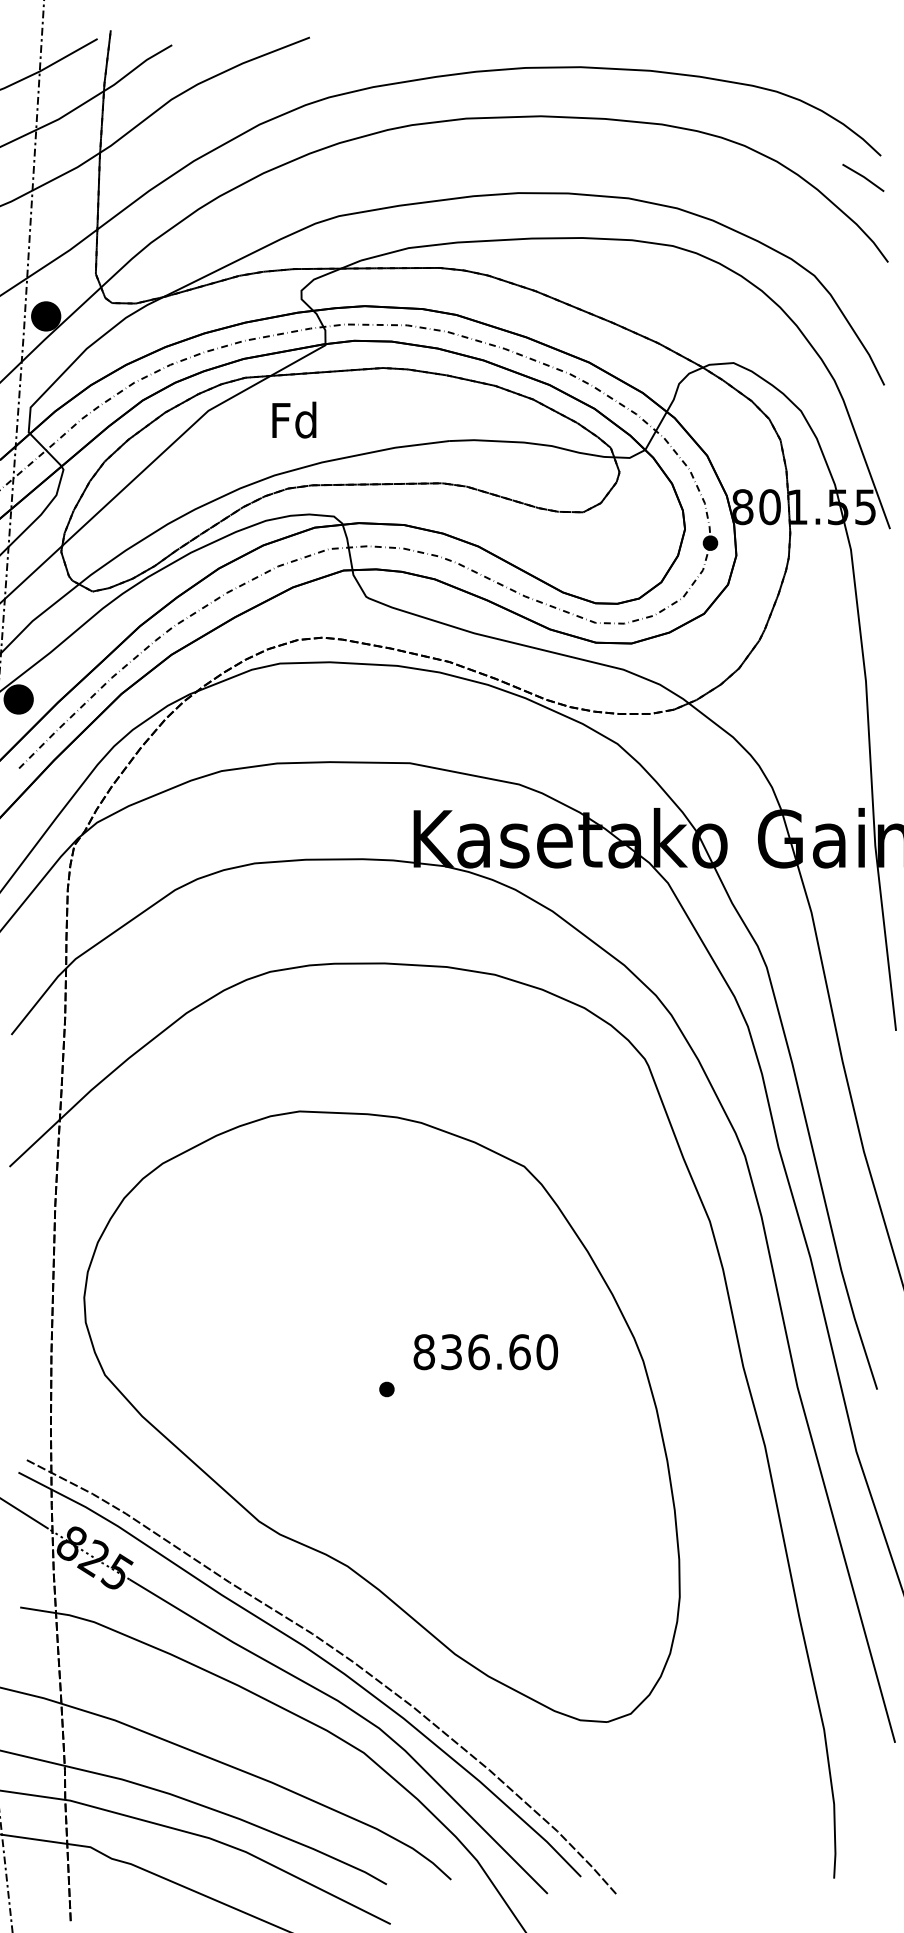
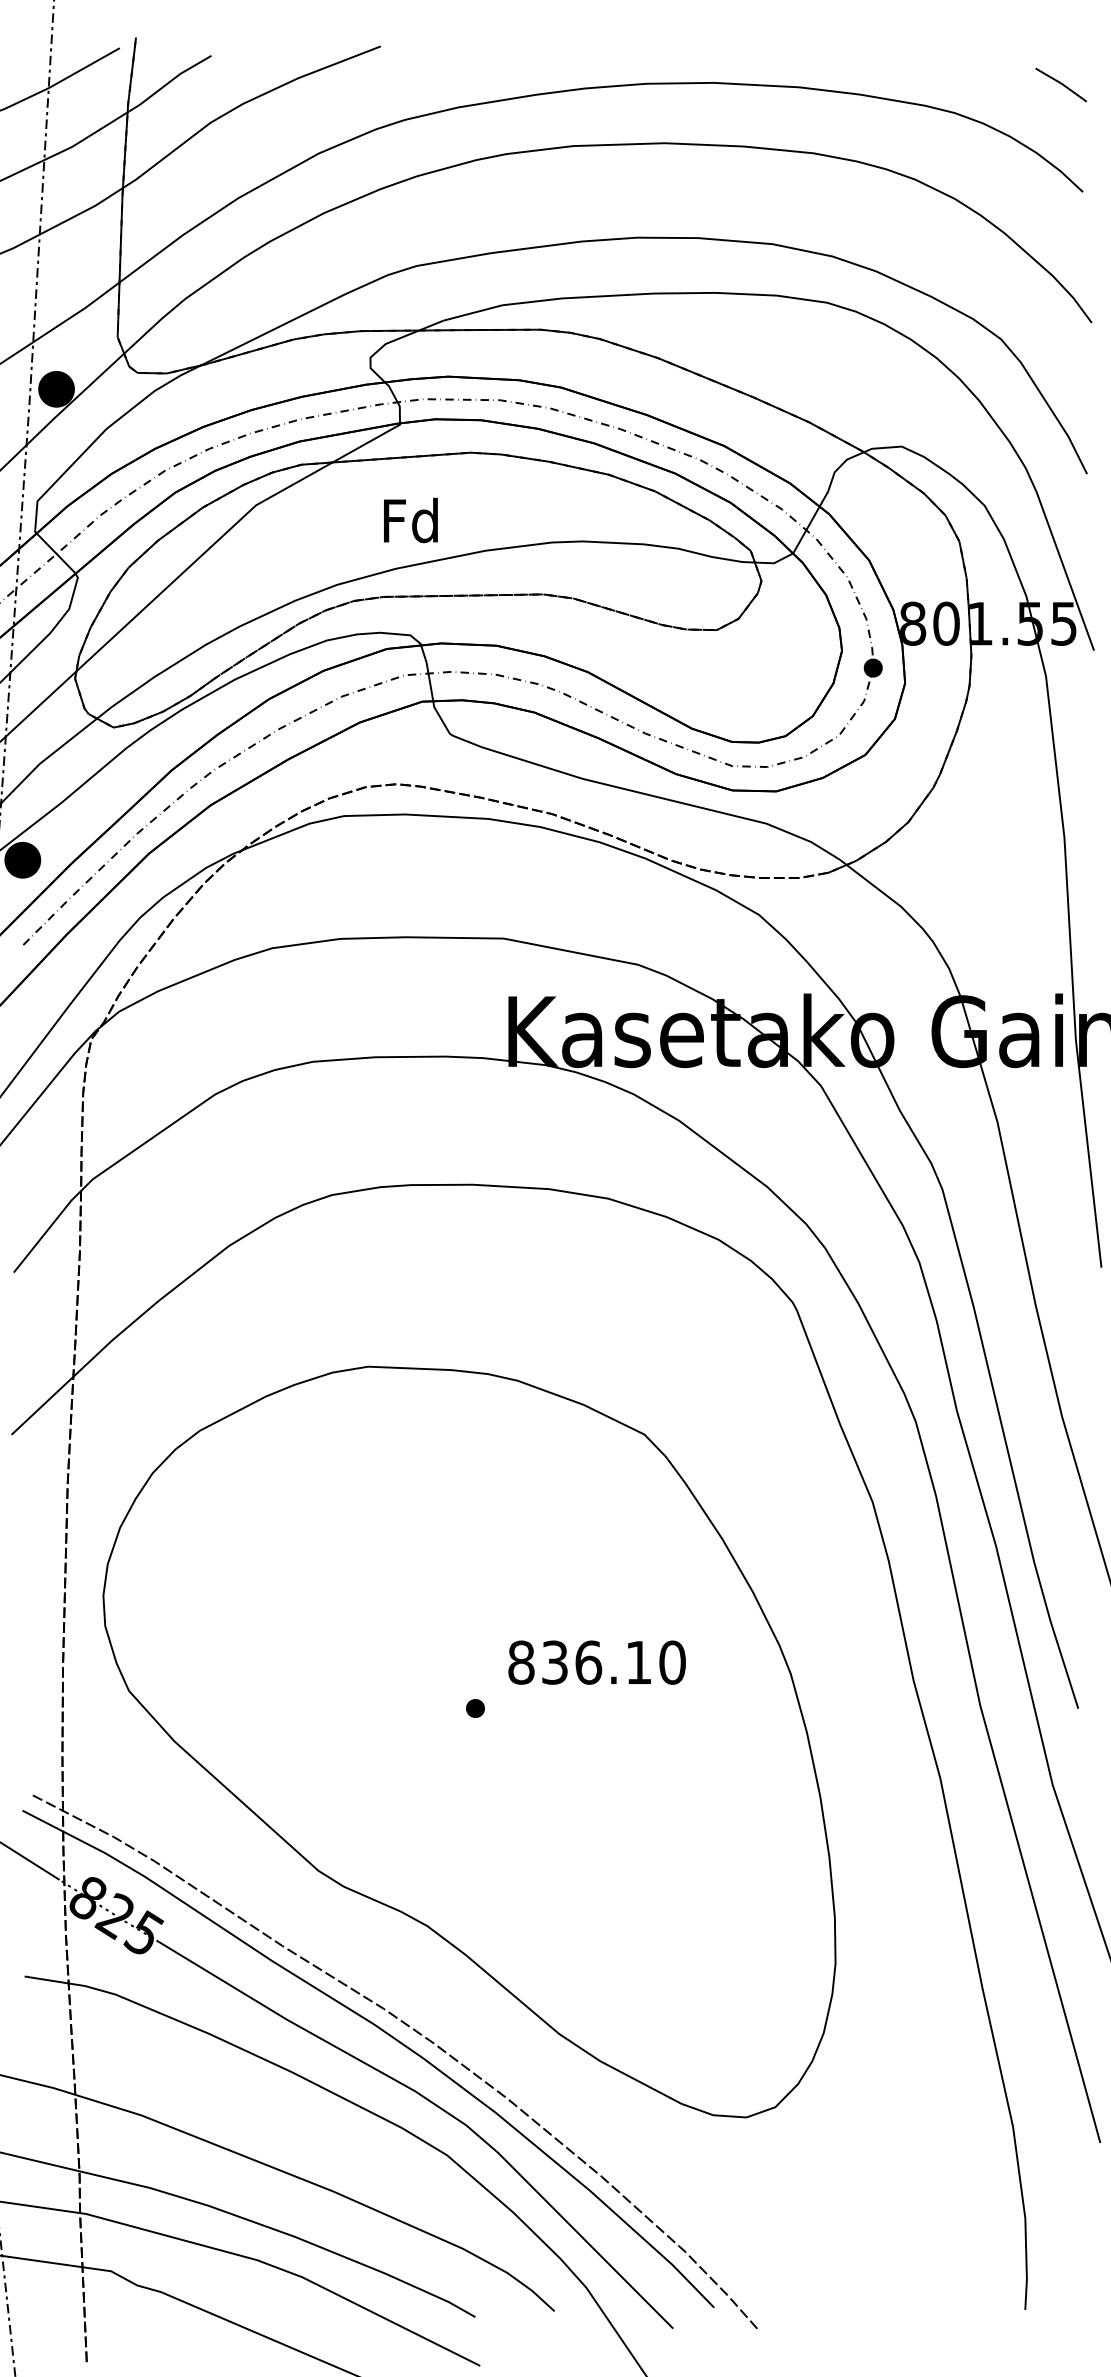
line: (863, 177) -> (1061, 84), moved
text: (294, 419) -> (411, 519), moved
text: (519, 1352) -> (638, 1663), 836.60 -> 836.10

